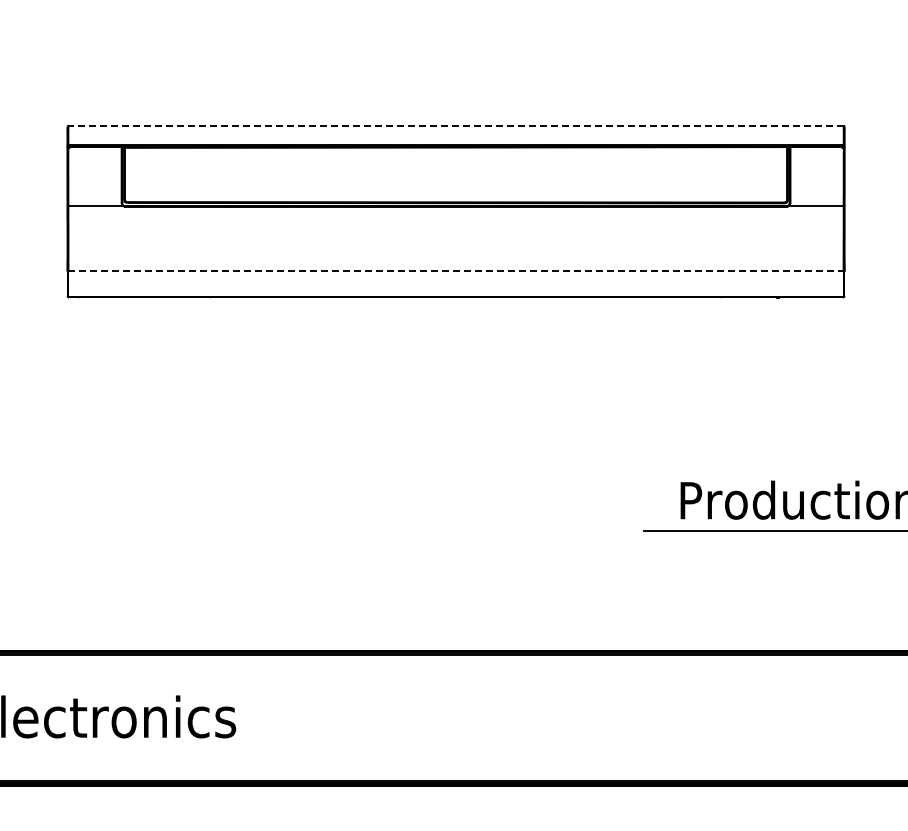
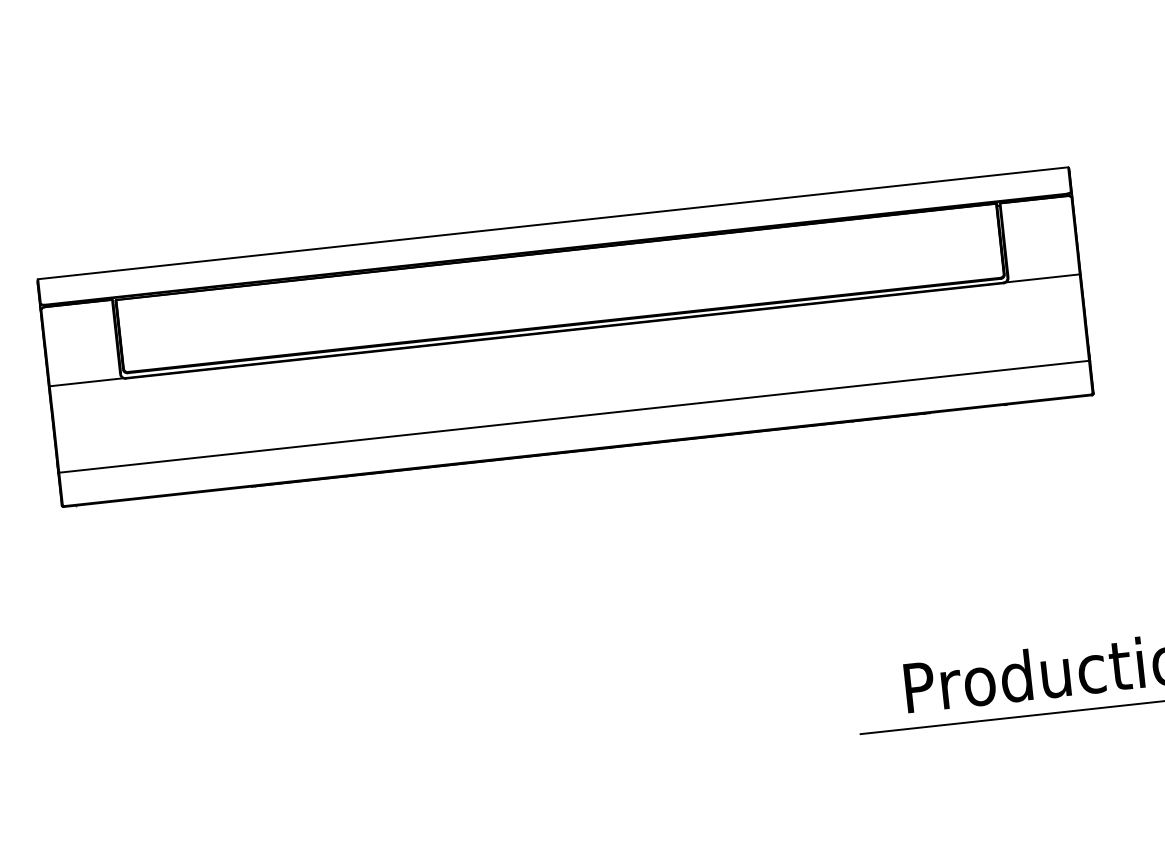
line: (456, 125) -> (553, 222), dashed -> solid
line: (456, 271) -> (574, 416), dashed -> solid

